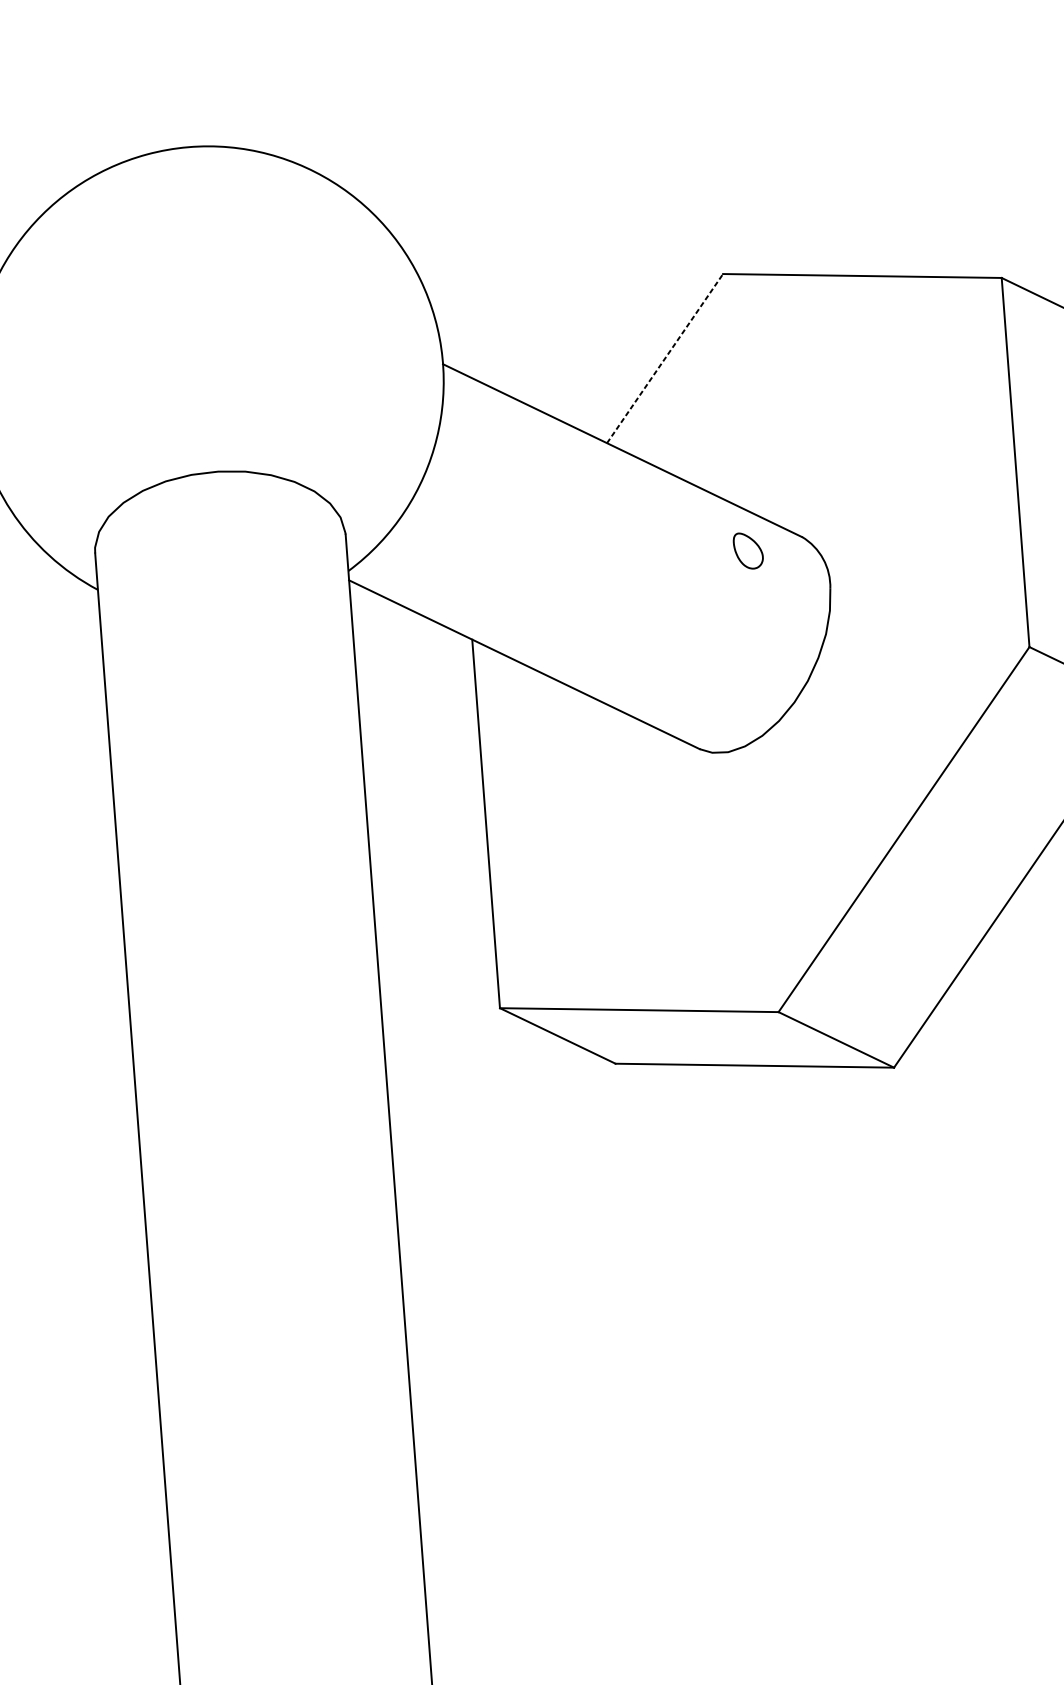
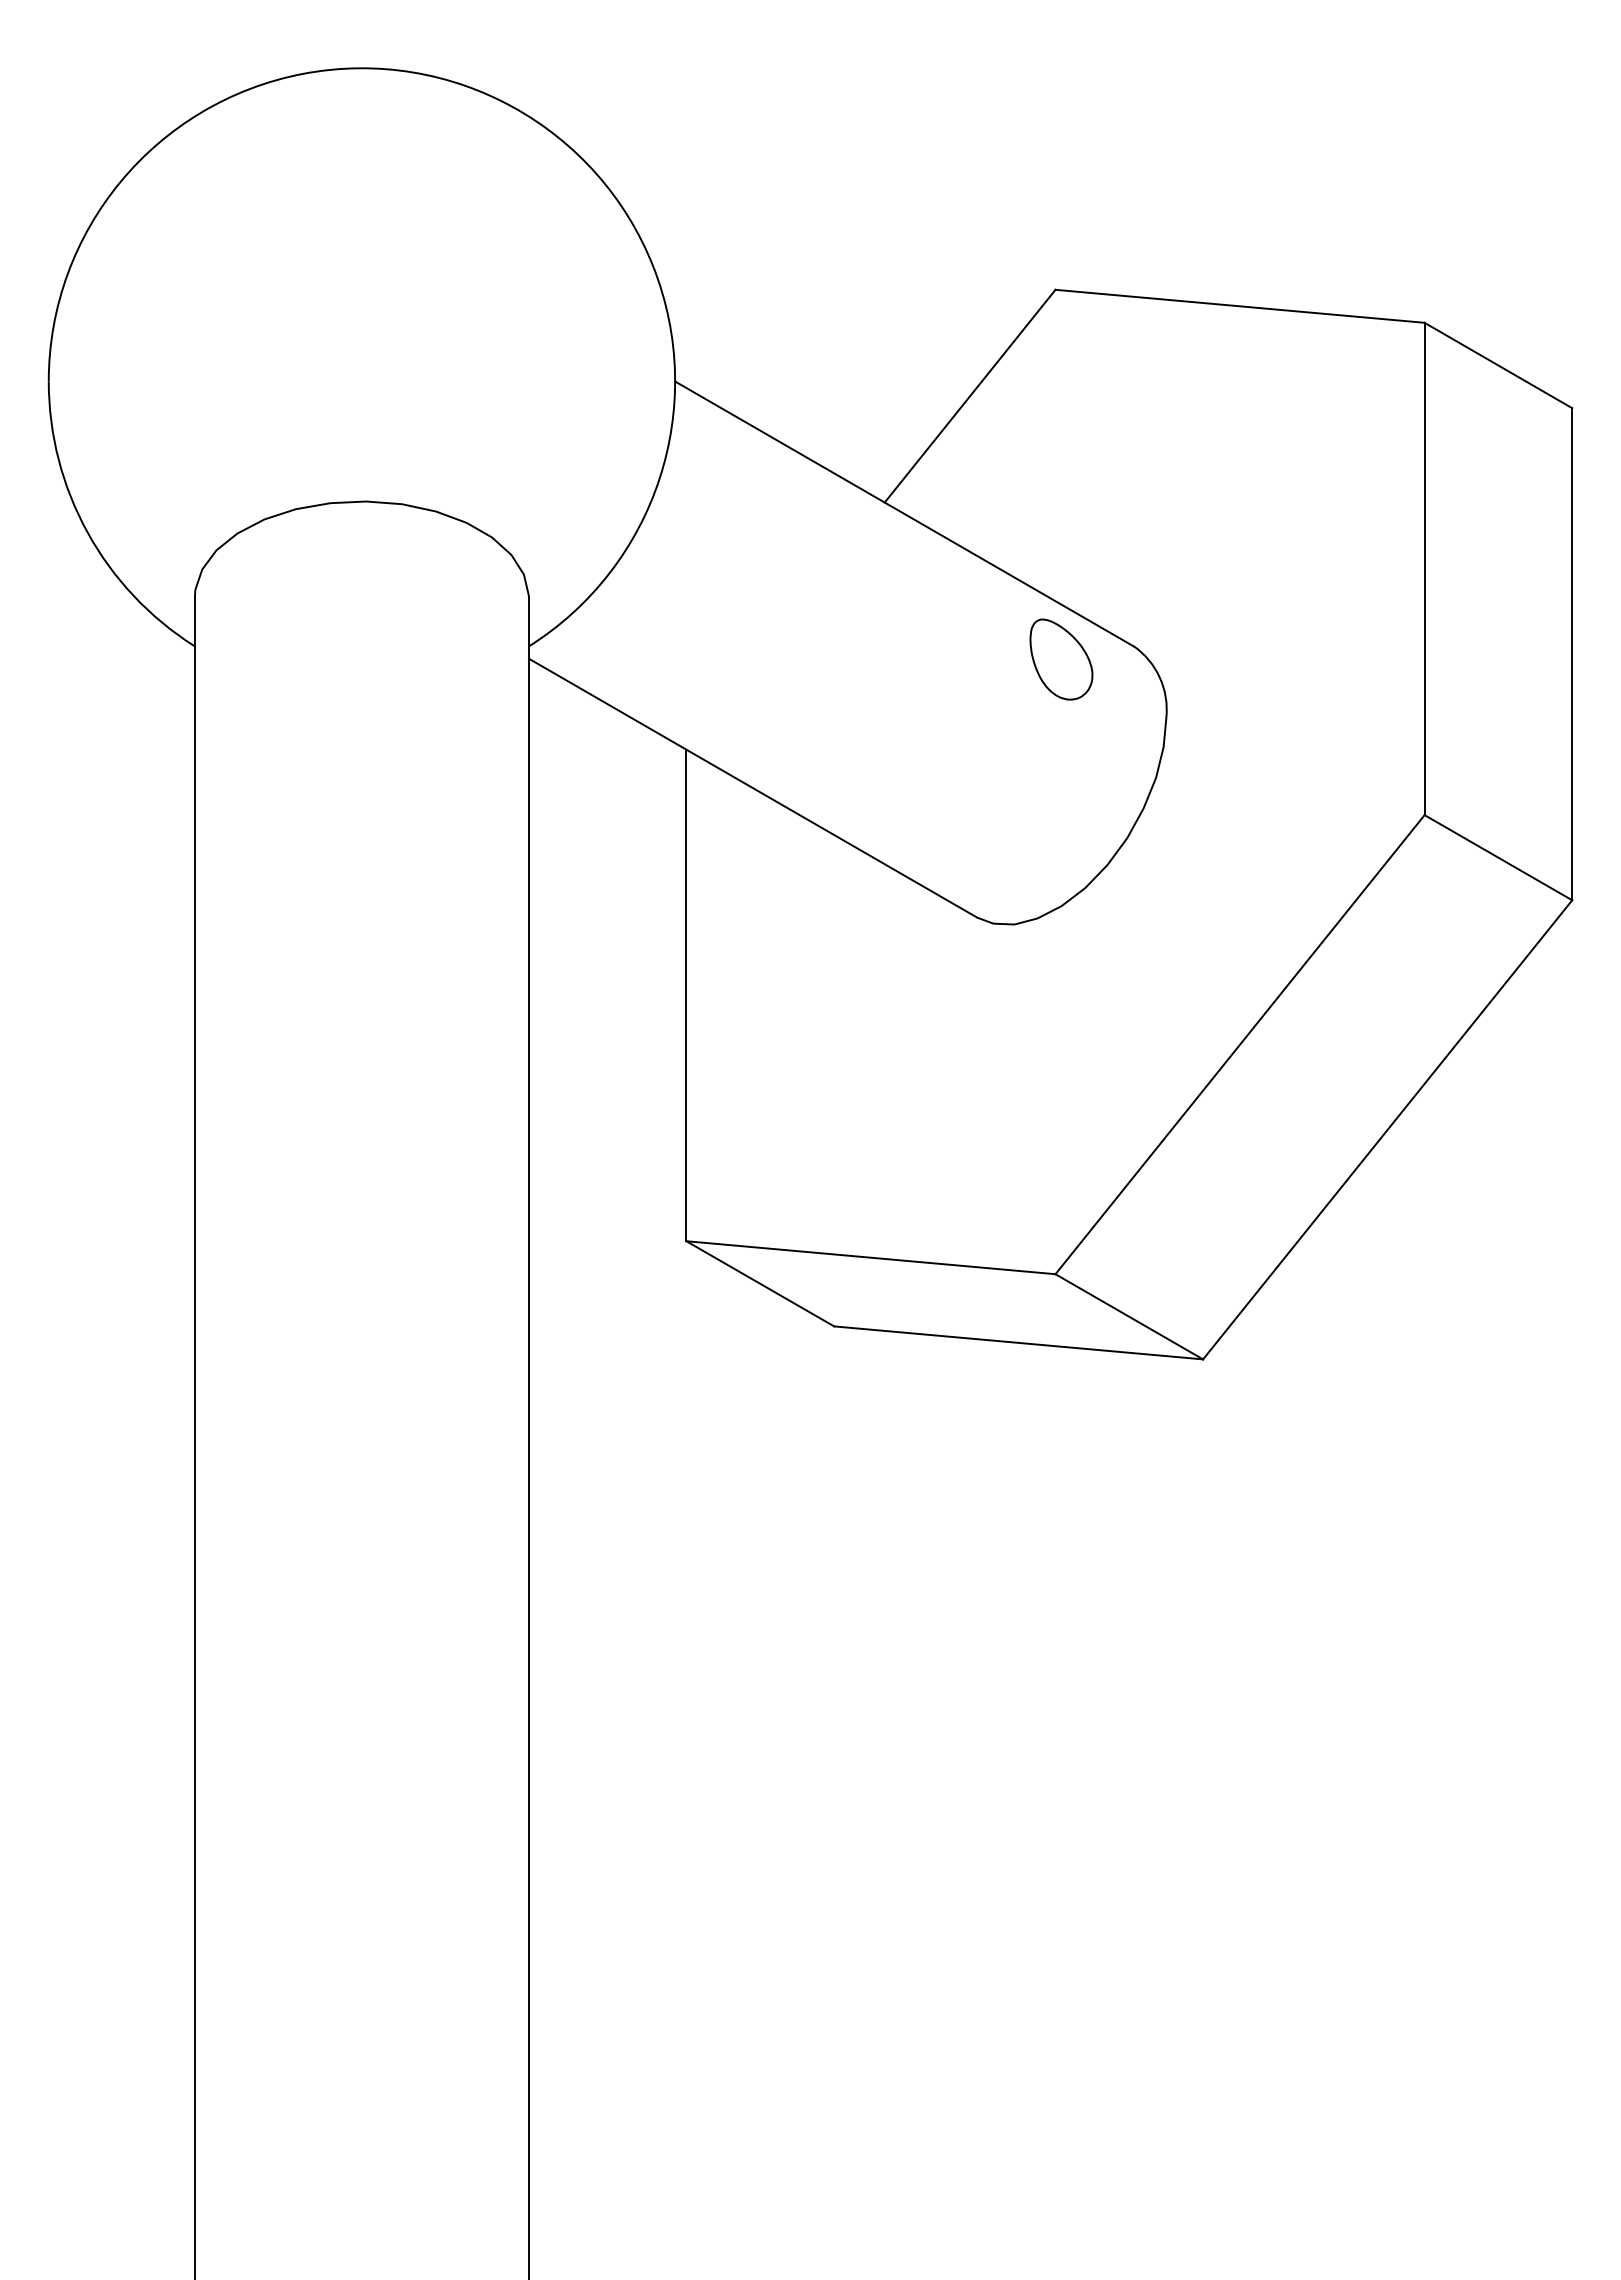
line: (665, 358) -> (970, 395), dashed -> solid
part: (748, 550) -> (1061, 659), size x1.67

